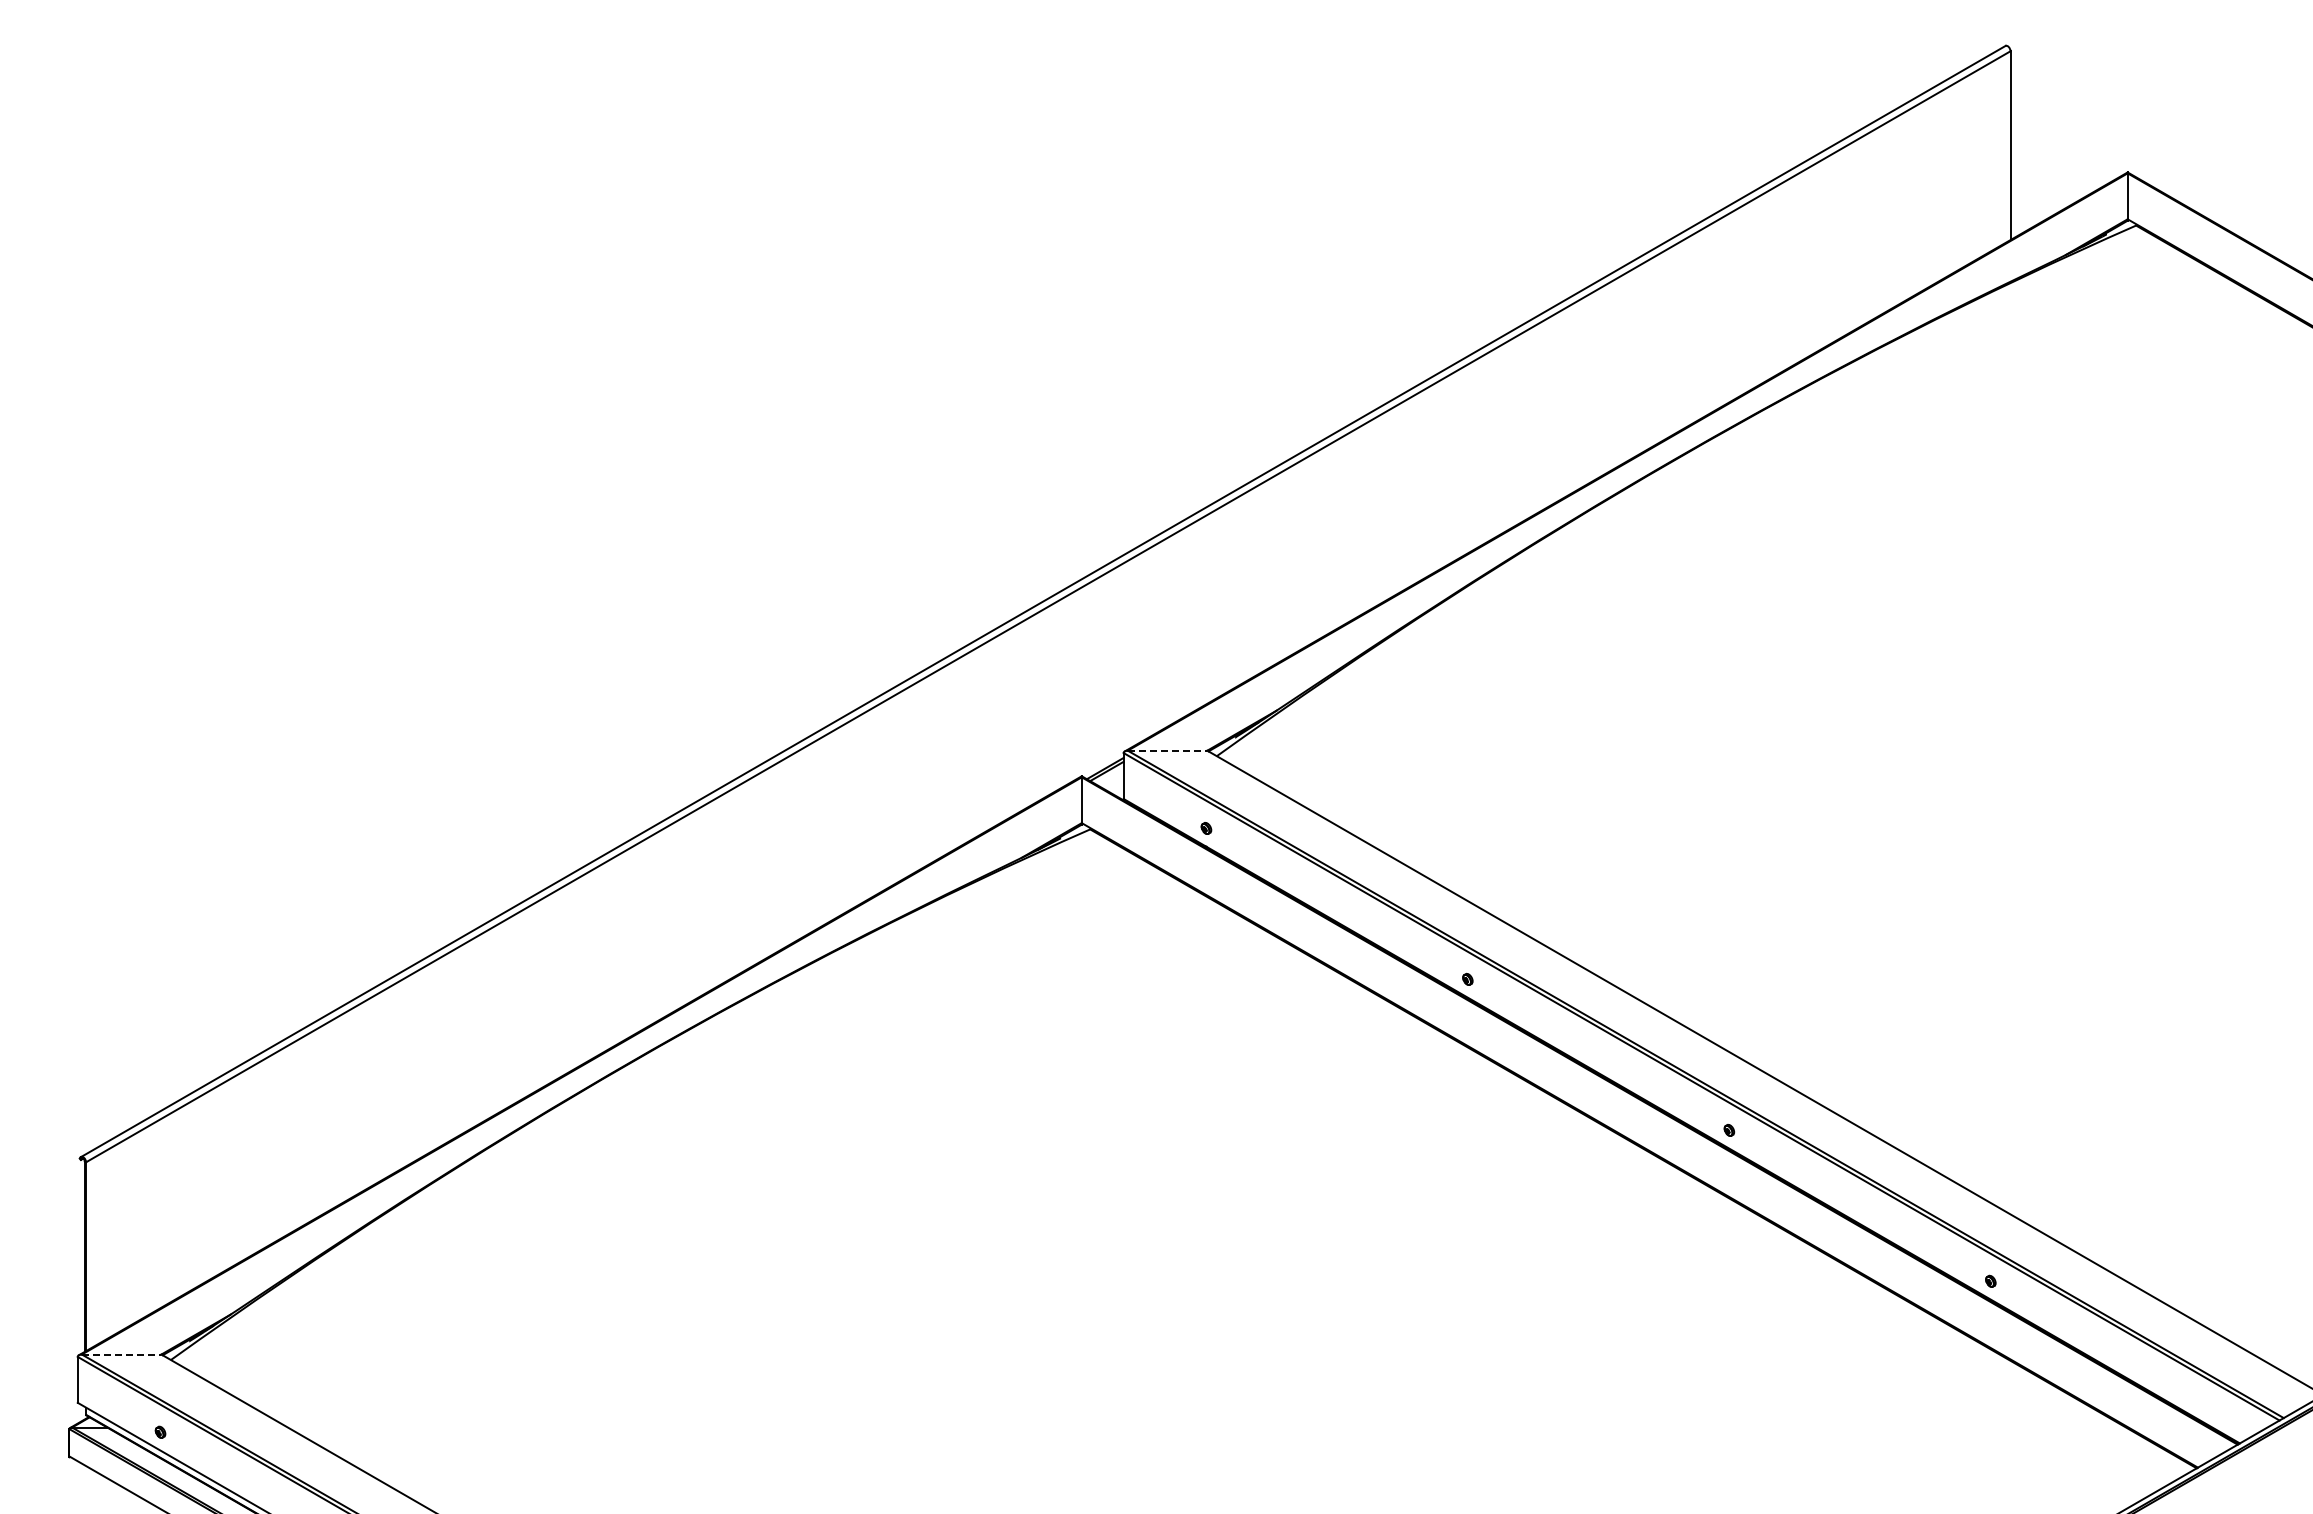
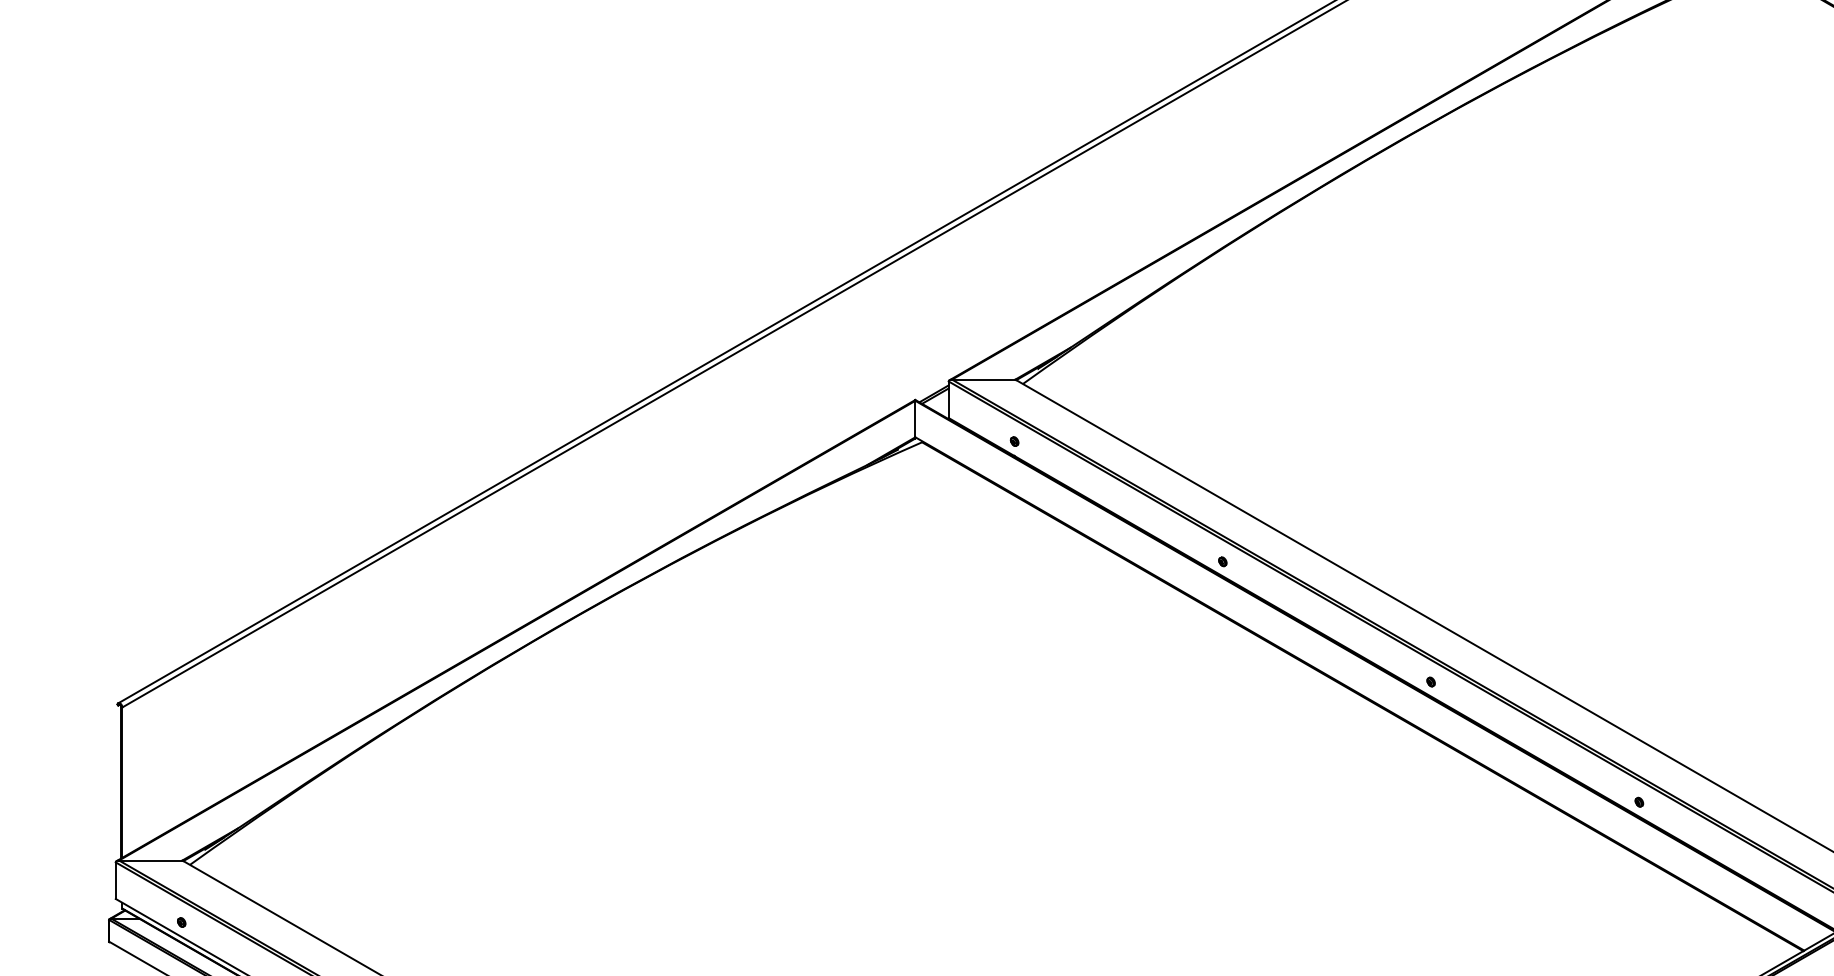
line: (1167, 750) -> (983, 379), dashed -> solid
line: (121, 1354) -> (150, 860), dashed -> solid

